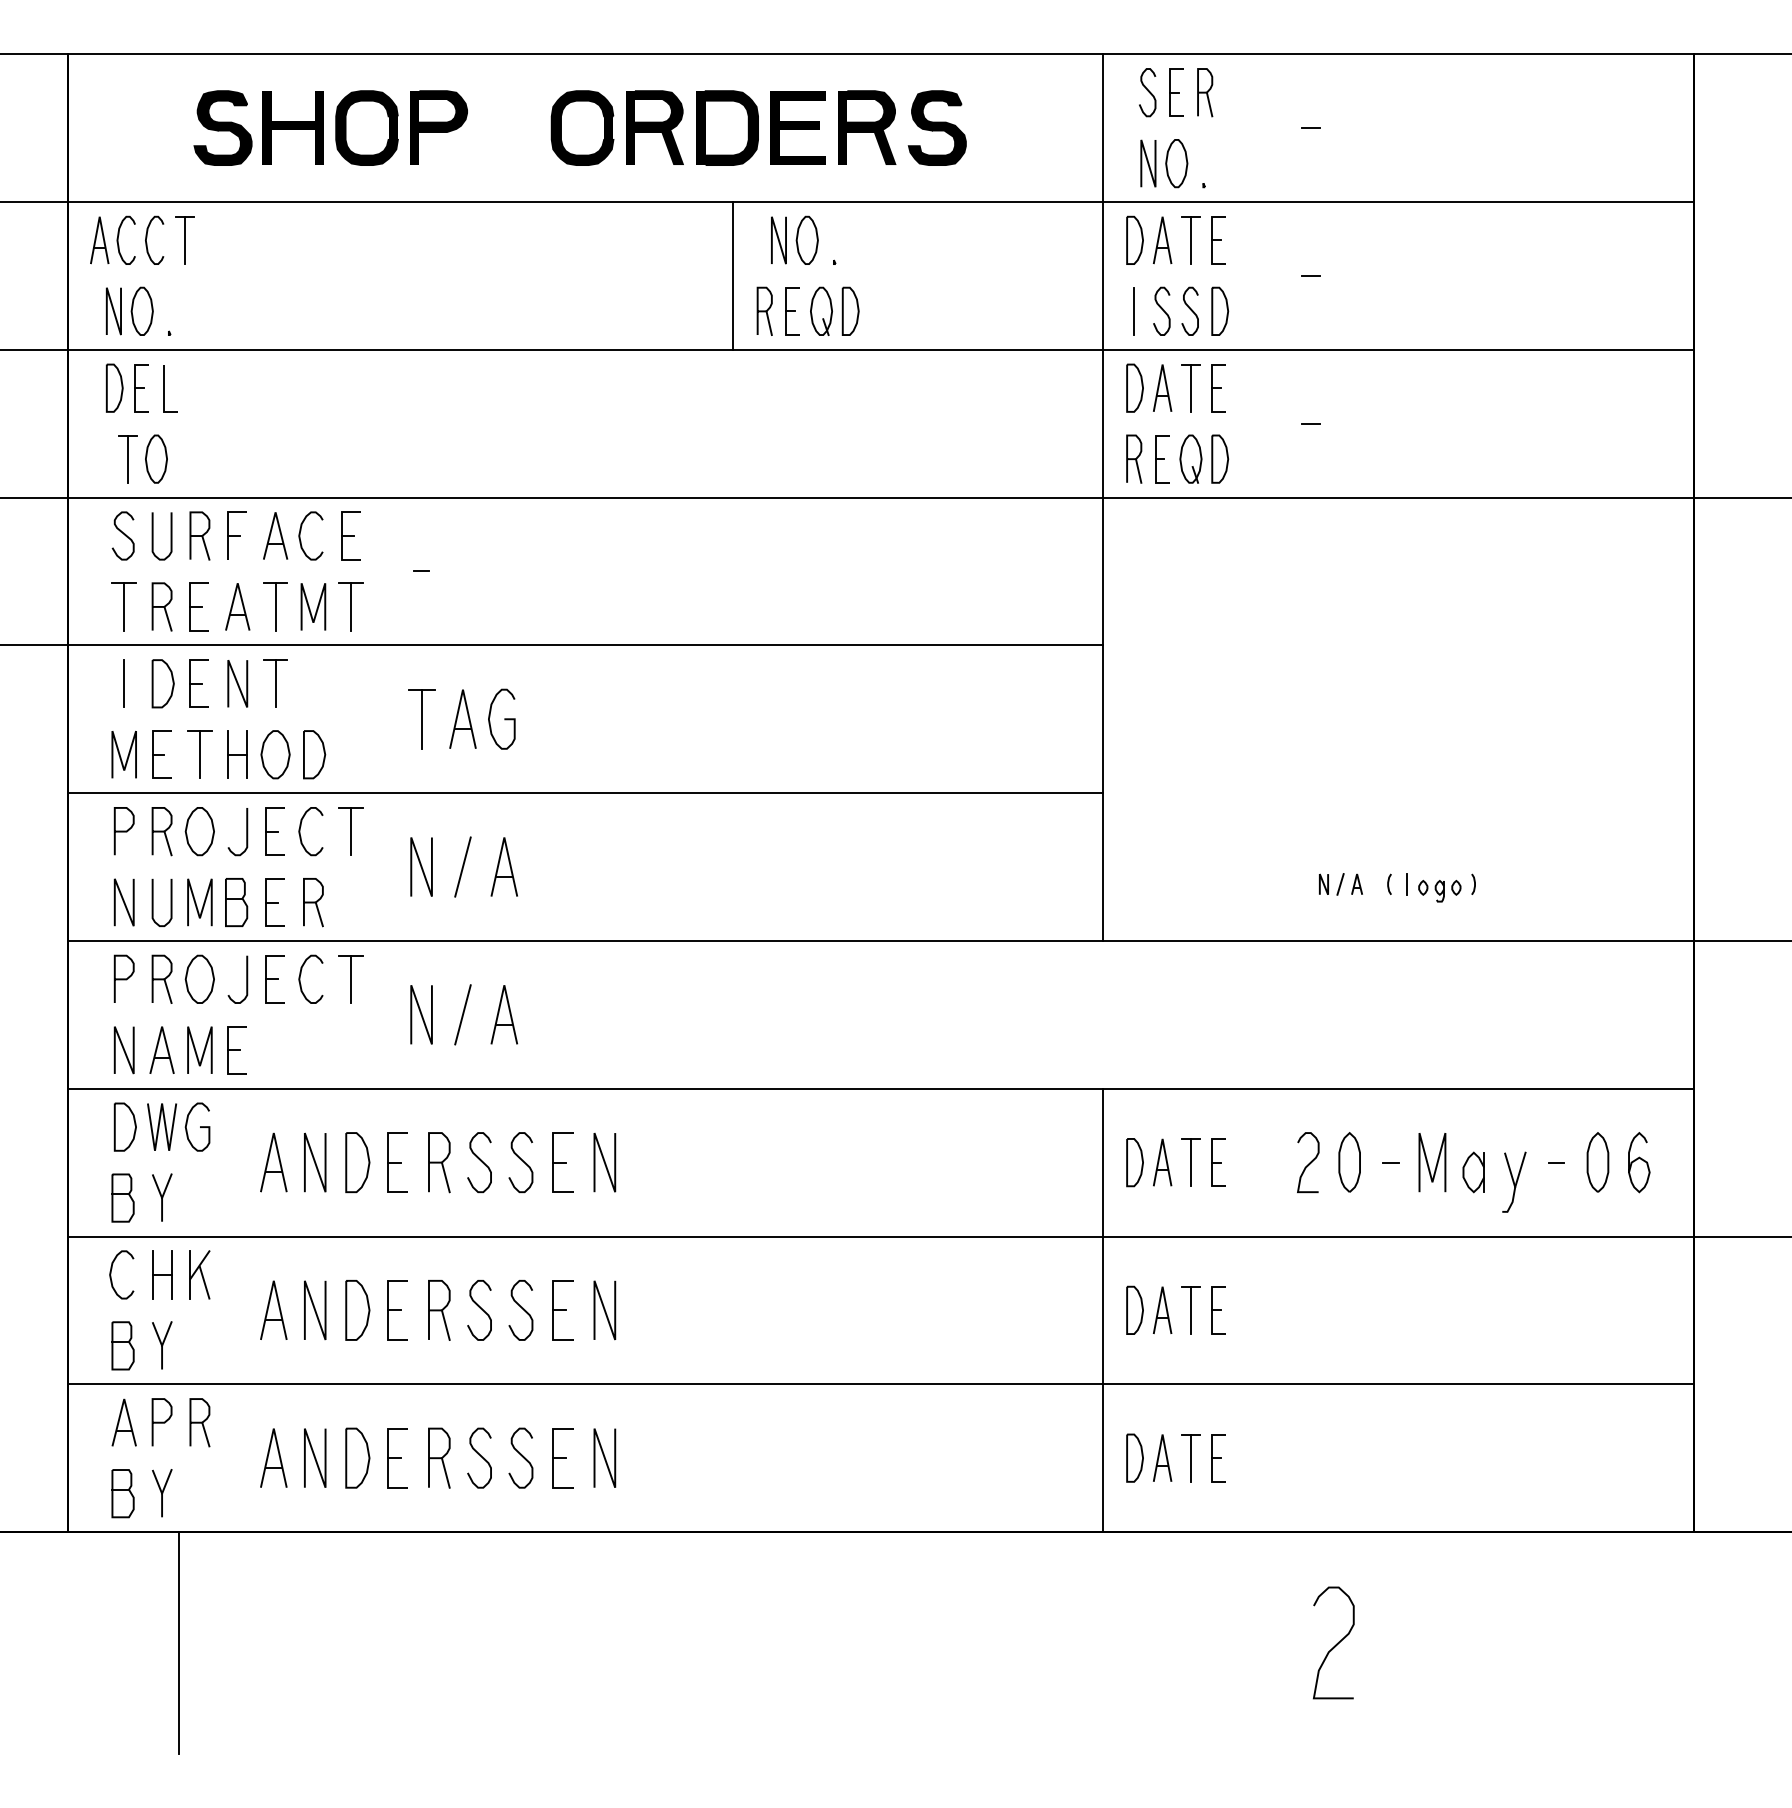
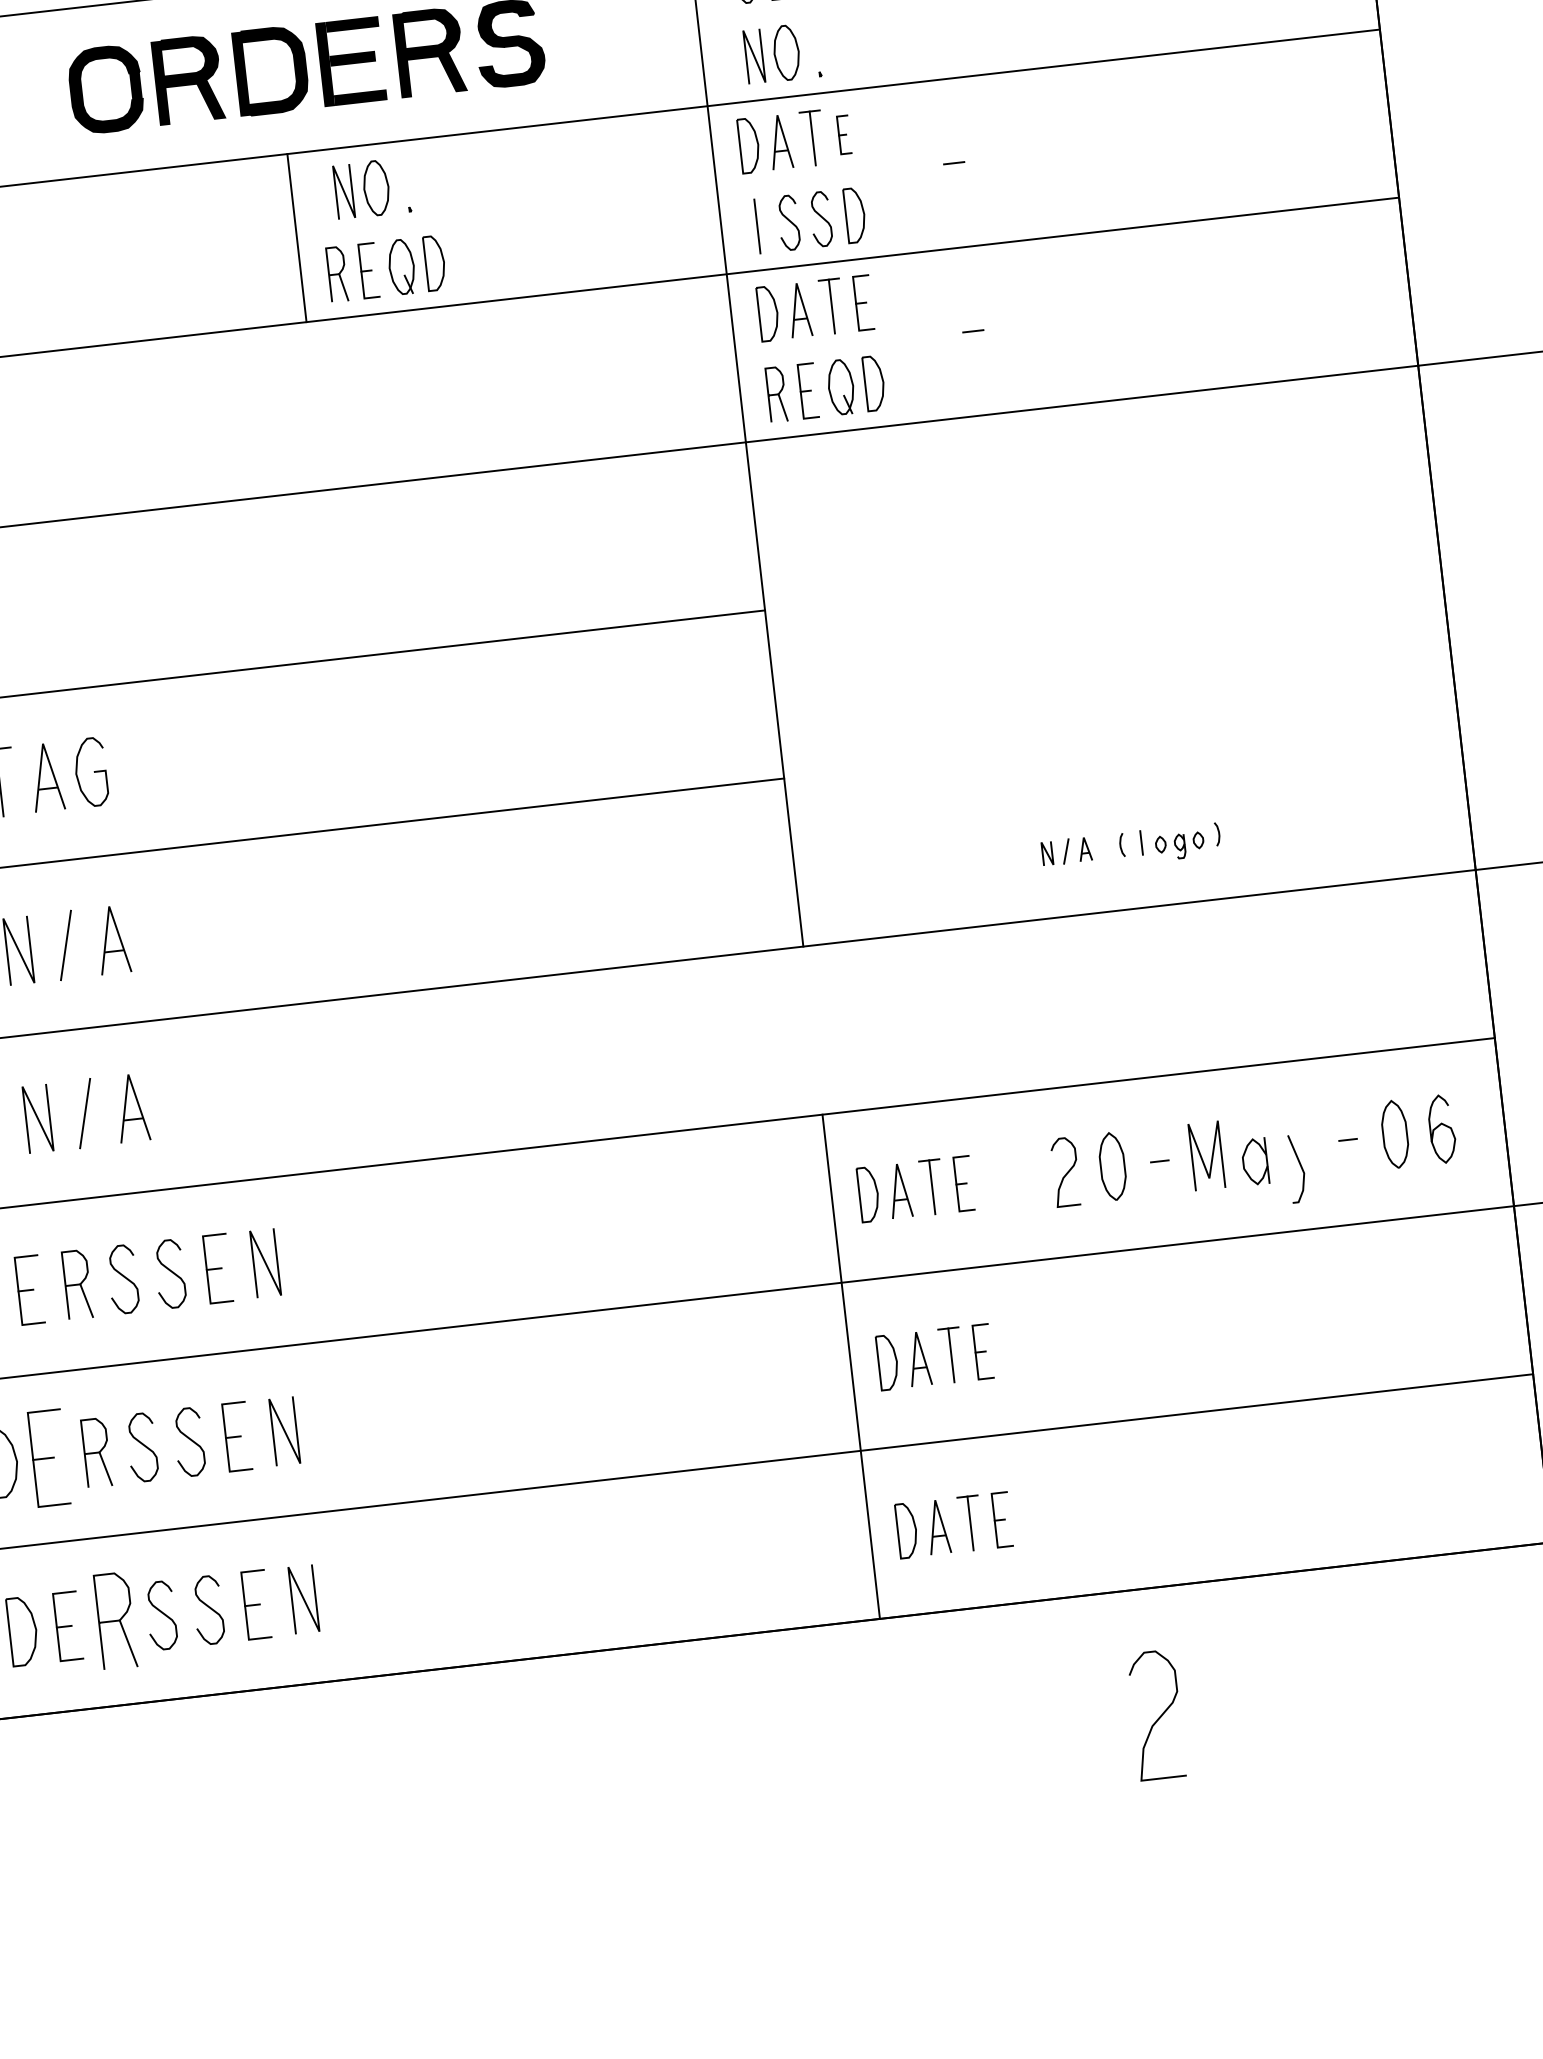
part: (1218, 240) -> (844, 134), size x0.7
line: (1520, 1169) -> (1307, 1152), removed
part: (397, 1310) -> (48, 1458), size x1.4
part: (439, 1457) -> (115, 1620), size x1.4

